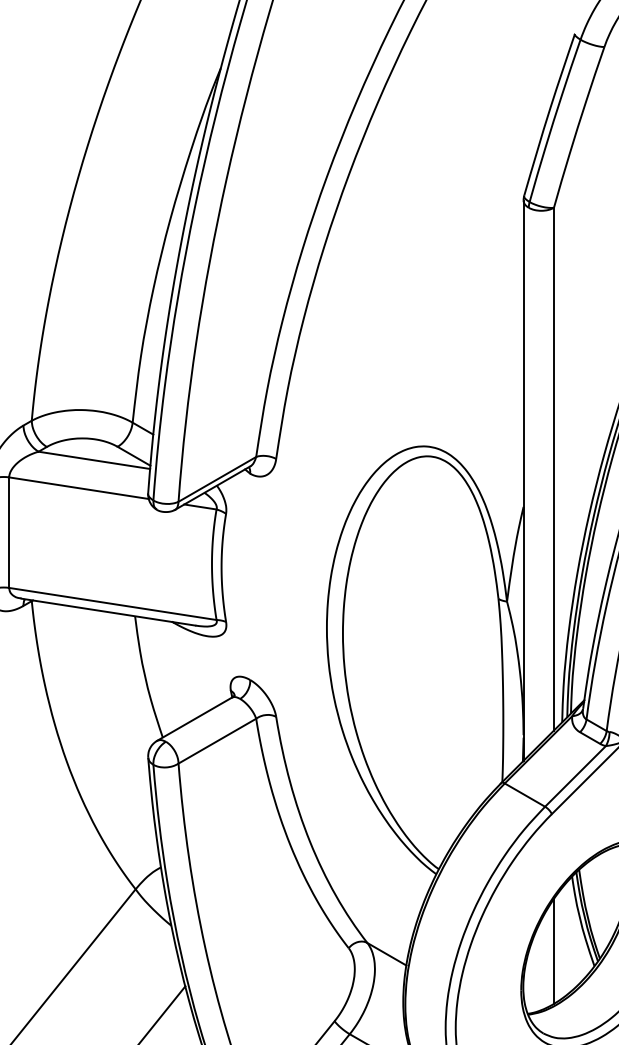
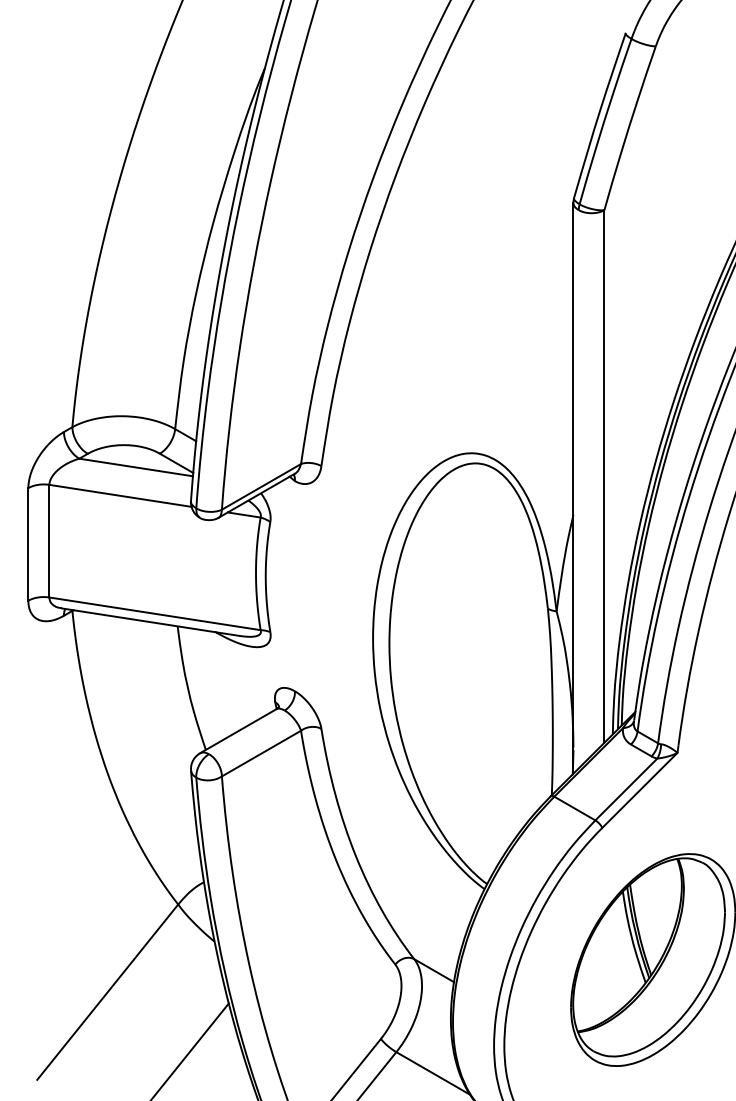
line: (554, 951) -> (604, 967), removed

